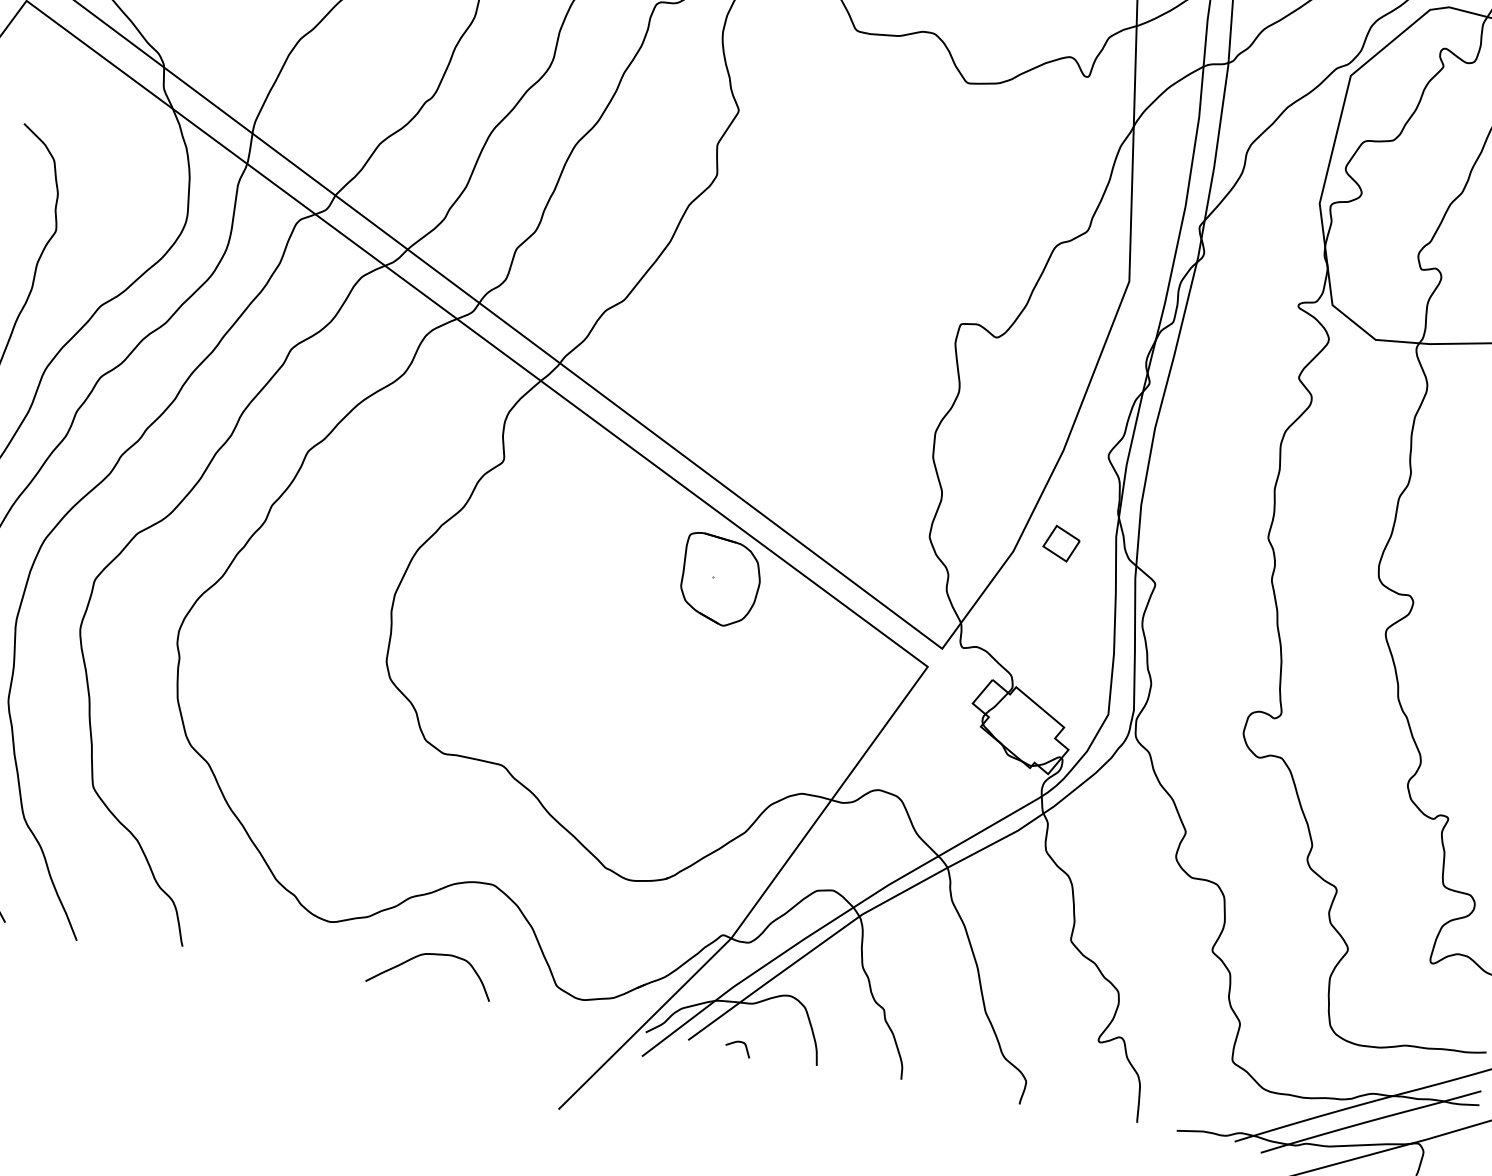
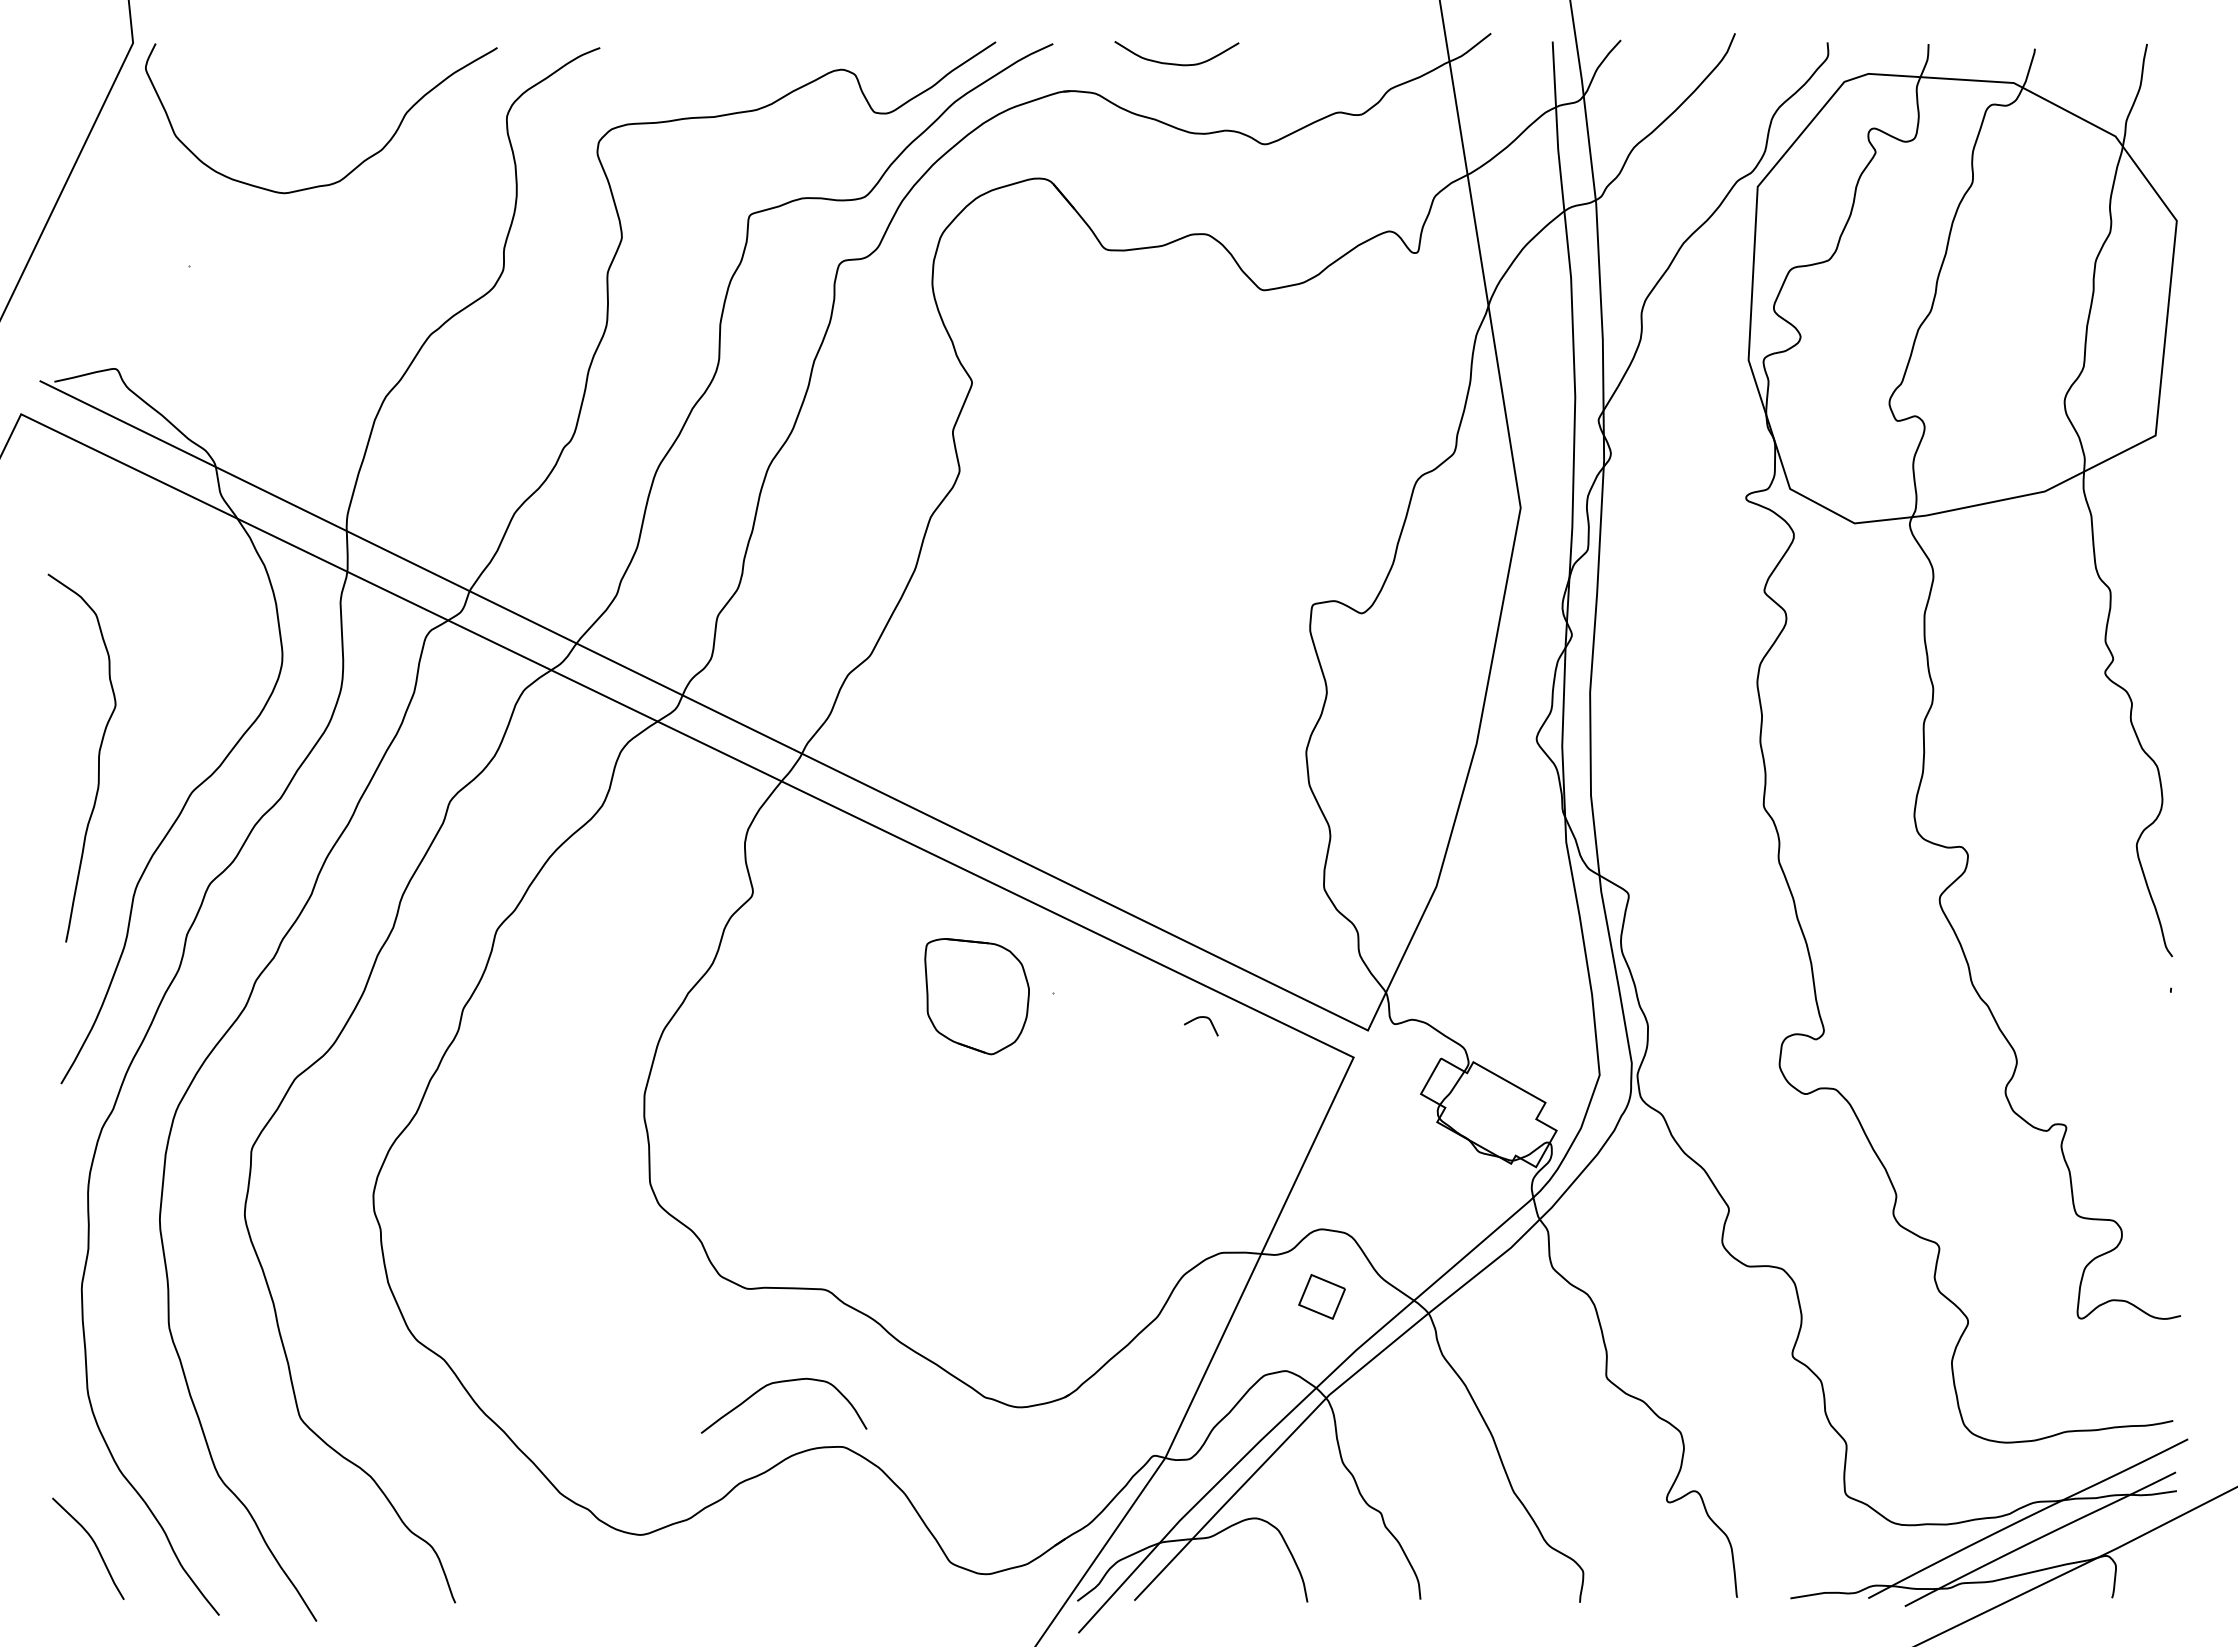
part: (1061, 543) -> (1321, 1296), moved
part: (719, 580) -> (976, 996), moved
curve: (429, 954) -> (777, 1383), moved
curve: (738, 1042) -> (1200, 1018), moved

